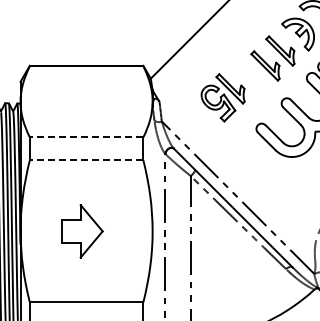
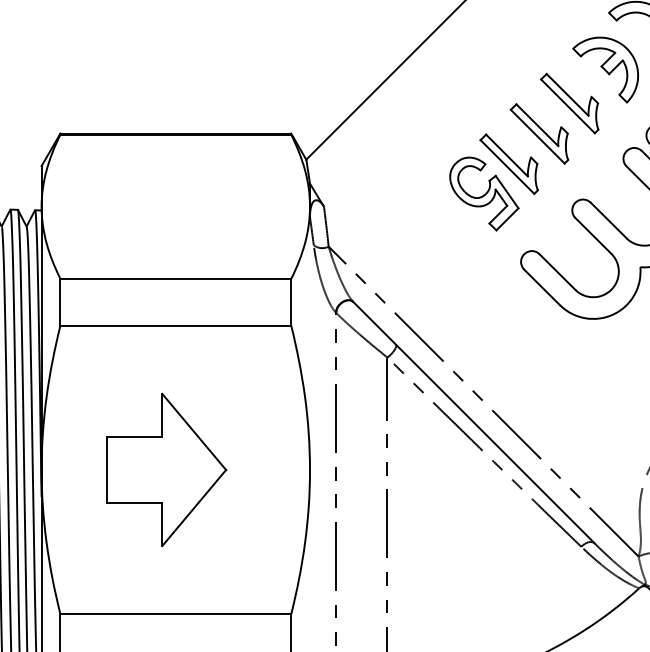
part: (222, 97) -> (492, 181), moved
line: (86, 137) -> (175, 279), dashed -> solid
line: (86, 160) -> (175, 326), dashed -> solid
part: (82, 231) -> (167, 470), size x1.43

